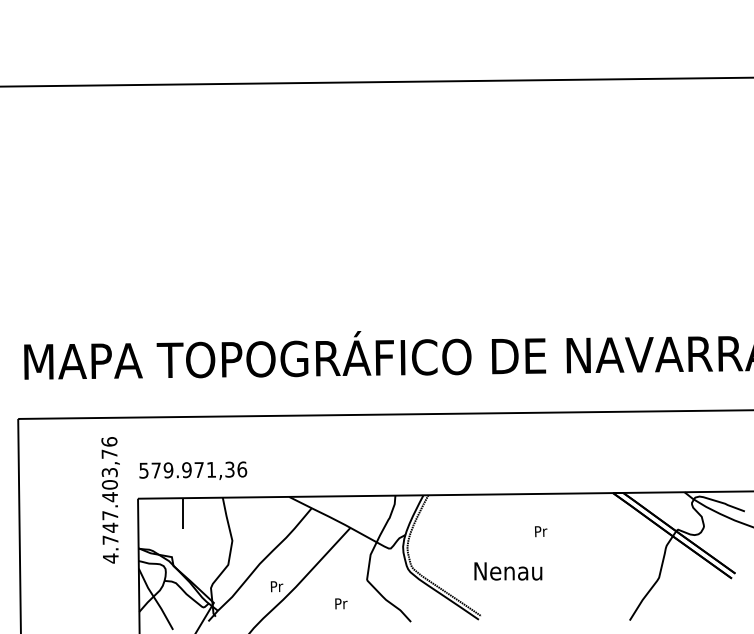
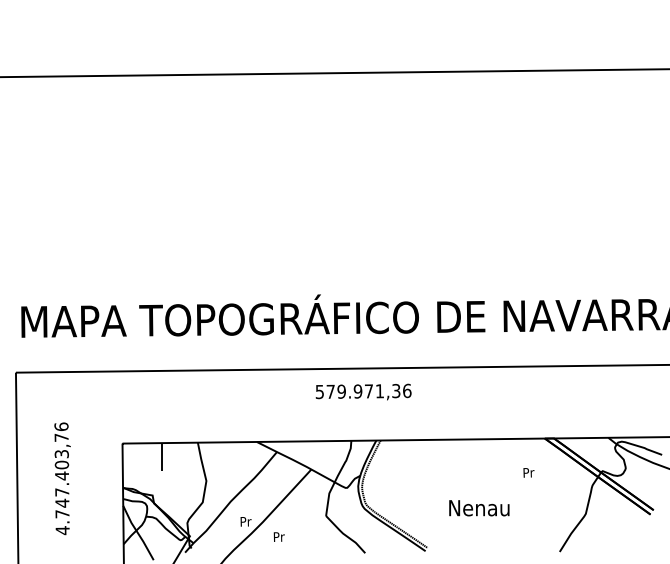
text: (193, 470) -> (363, 391), moved
text: (110, 500) -> (62, 478), moved
text: (541, 531) -> (529, 472), moved
text: (508, 571) -> (479, 508), moved
text: (341, 603) -> (279, 536), moved

